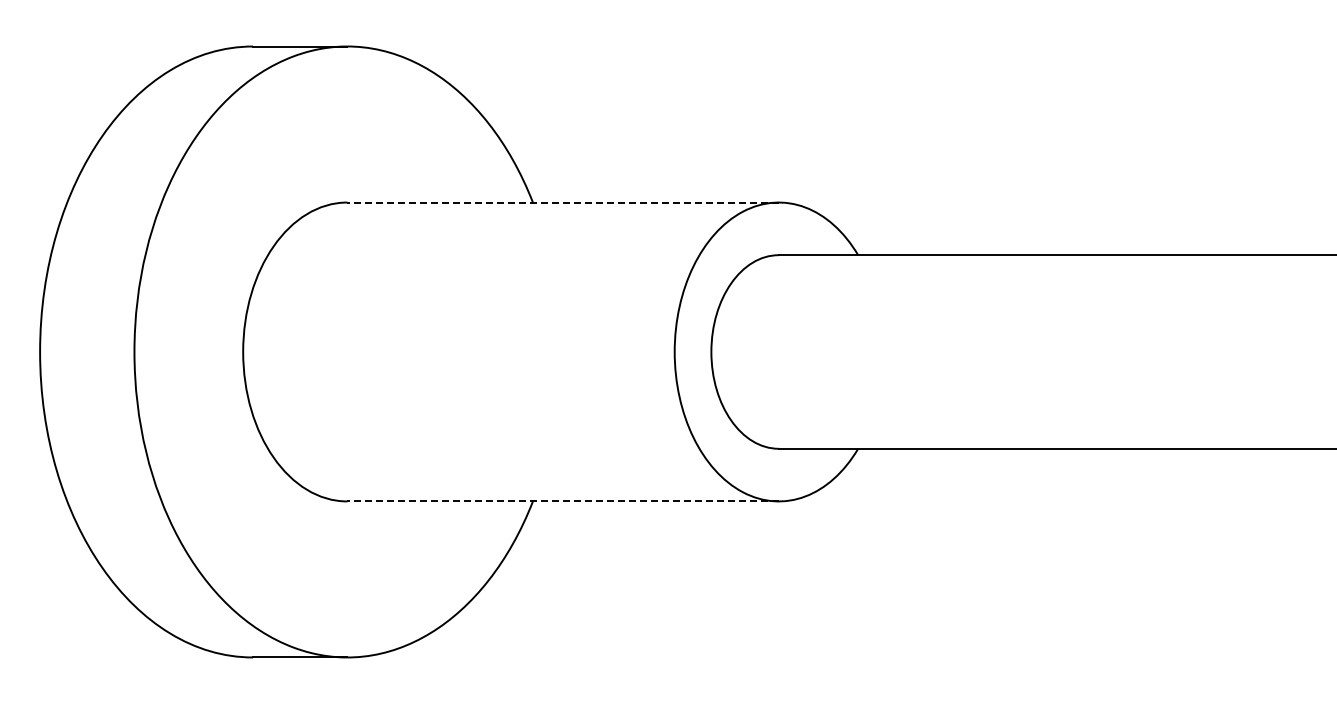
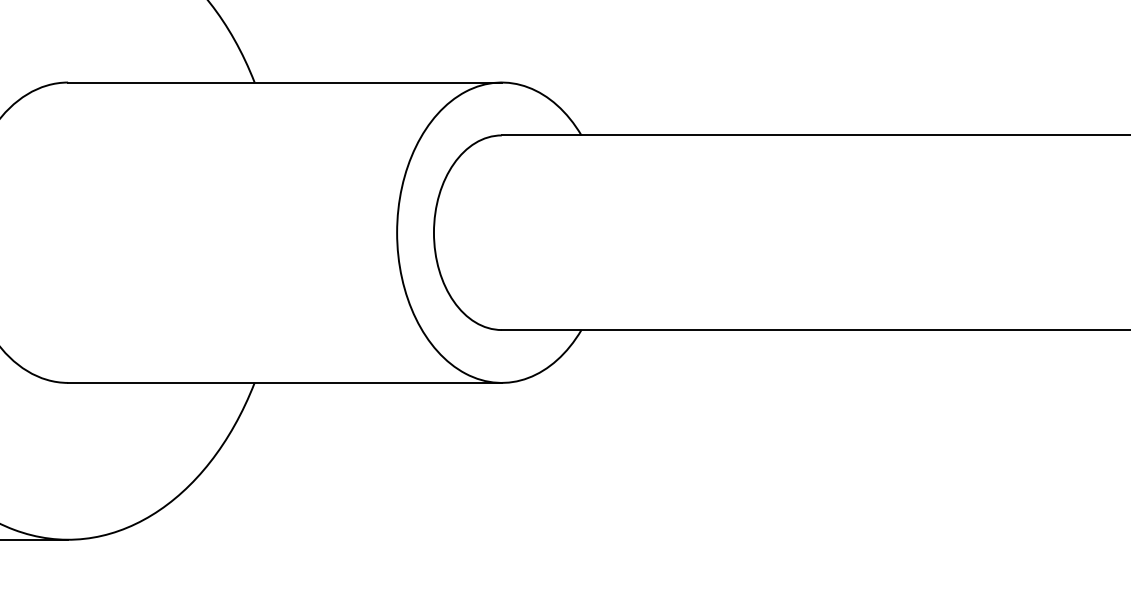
line: (563, 202) -> (285, 82), dashed -> solid
line: (563, 501) -> (285, 382), dashed -> solid

